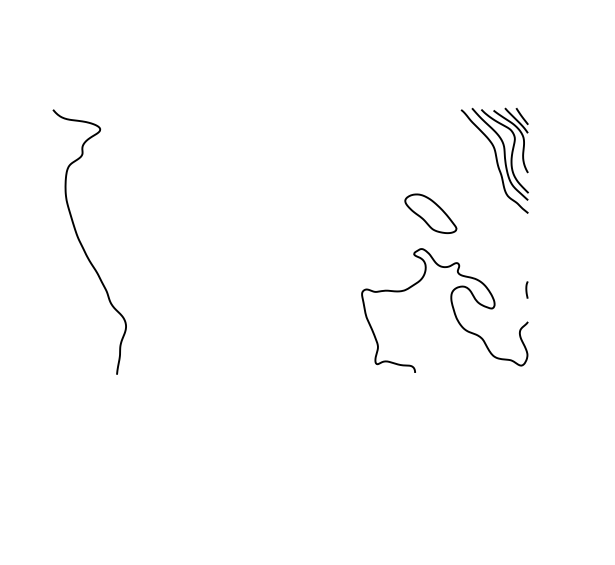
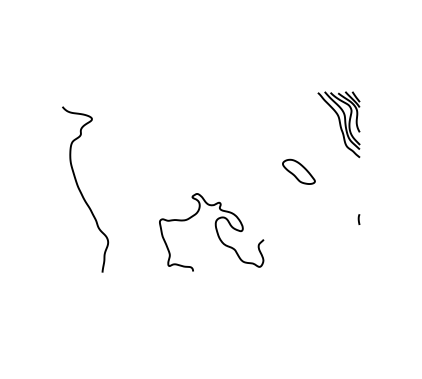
part: (494, 160) -> (338, 124), moved
curve: (450, 307) -> (215, 230), moved

